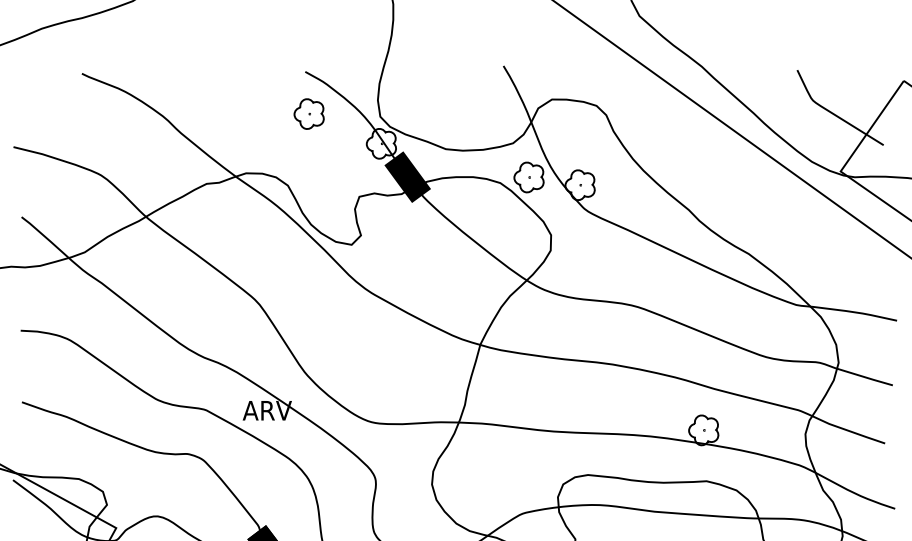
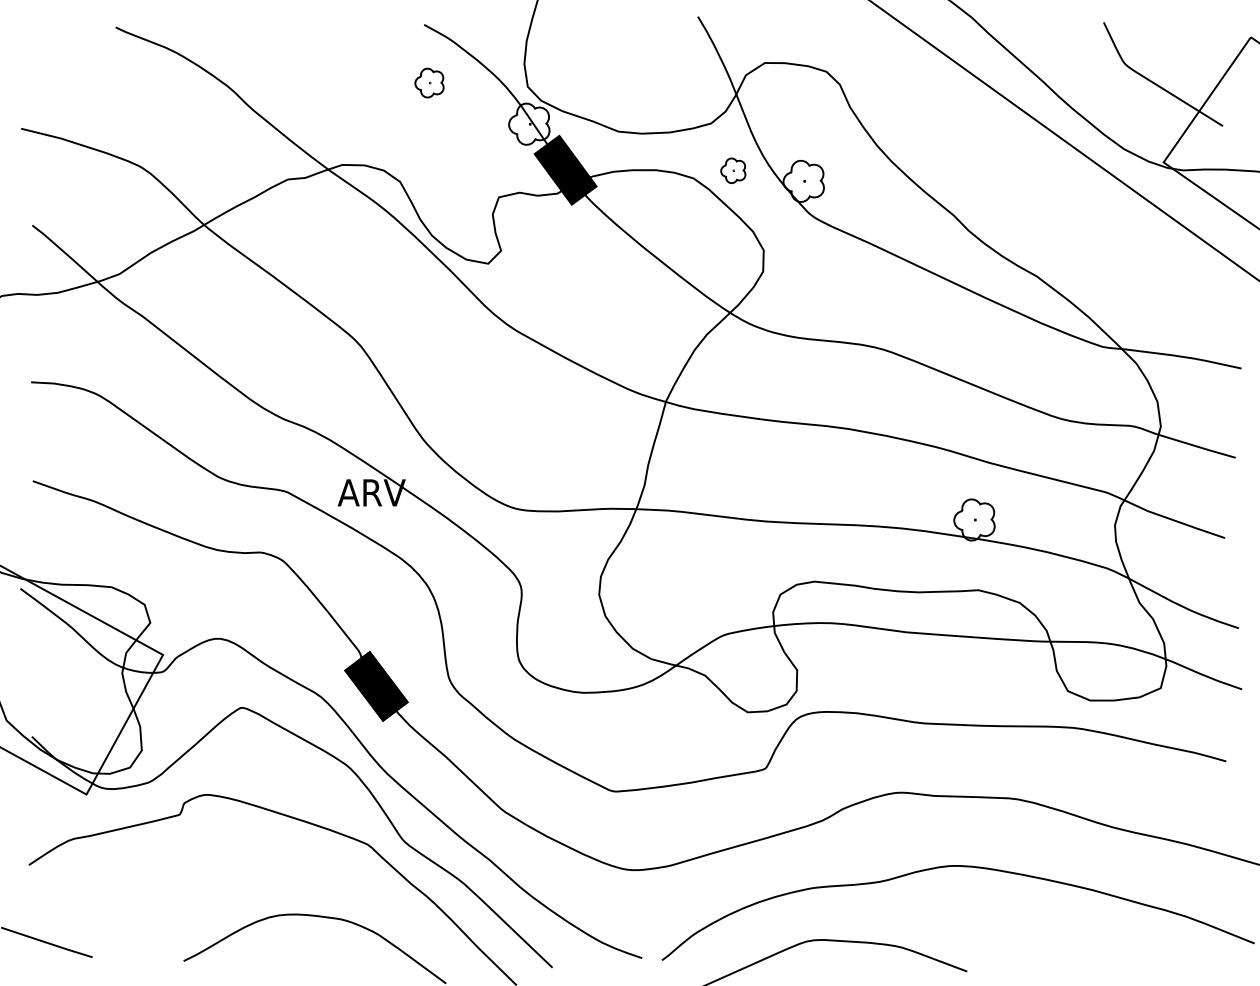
part: (309, 113) -> (429, 82), size x0.7
part: (529, 177) -> (733, 170), size x0.6

